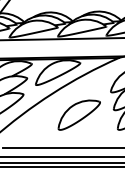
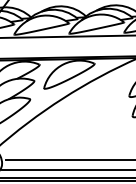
part: (78, 114) -> (92, 122), removed

